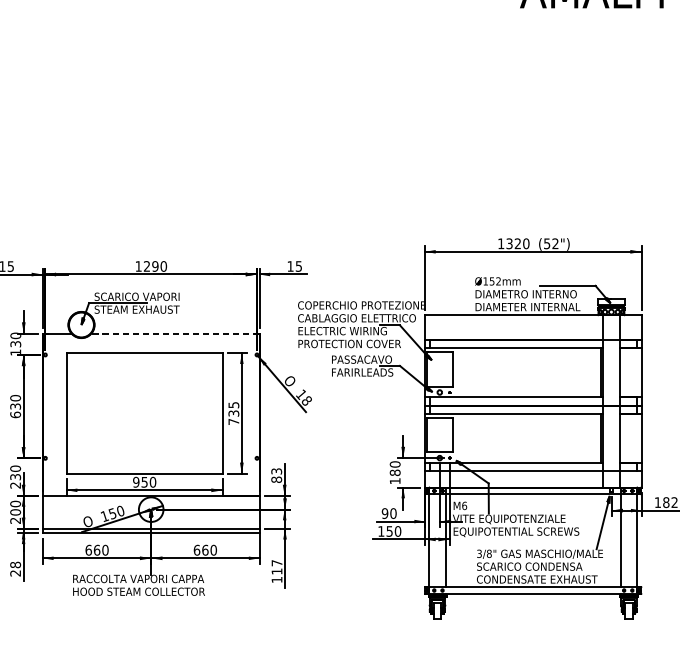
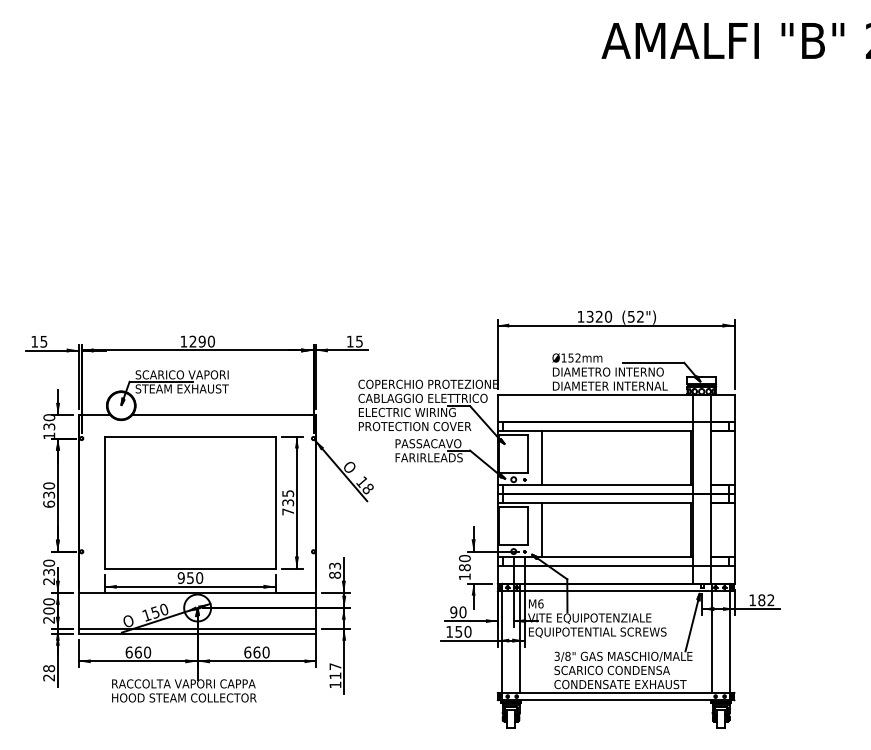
line: (174, 333) -> (223, 415), dashed -> solid
line: (465, 373) -> (541, 458), added
line: (465, 437) -> (541, 529), added

